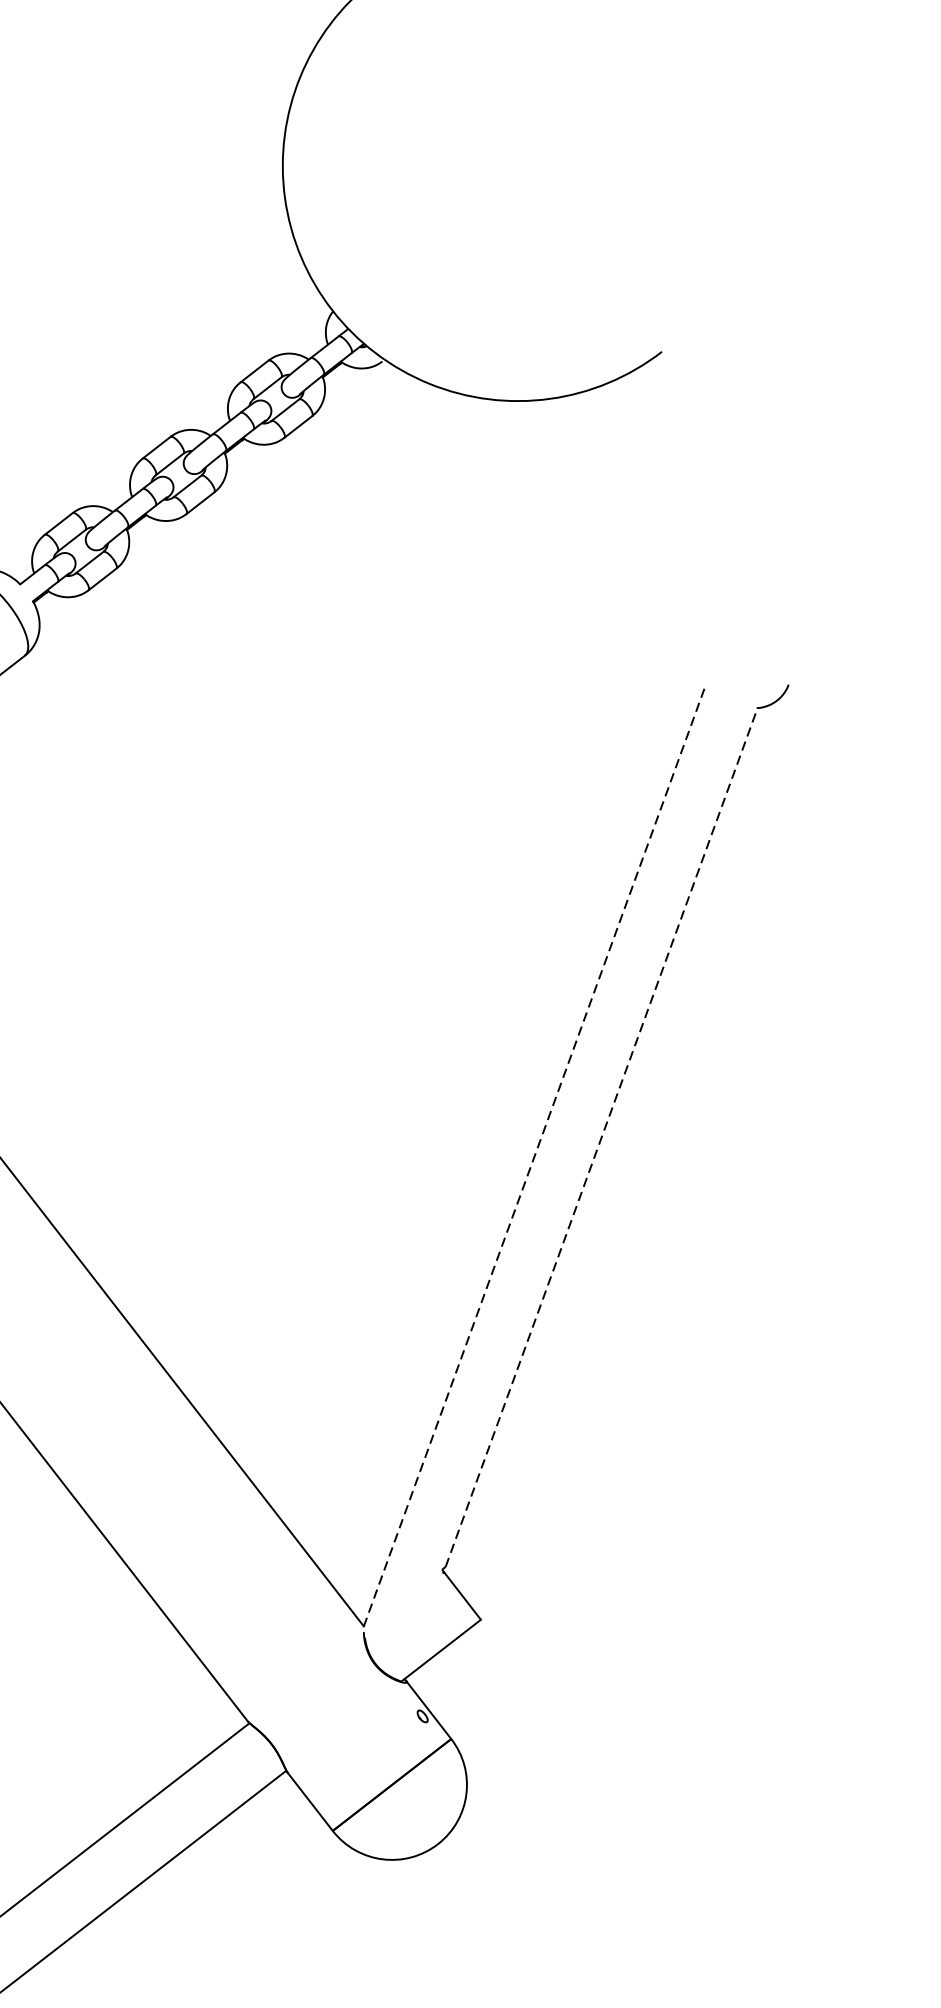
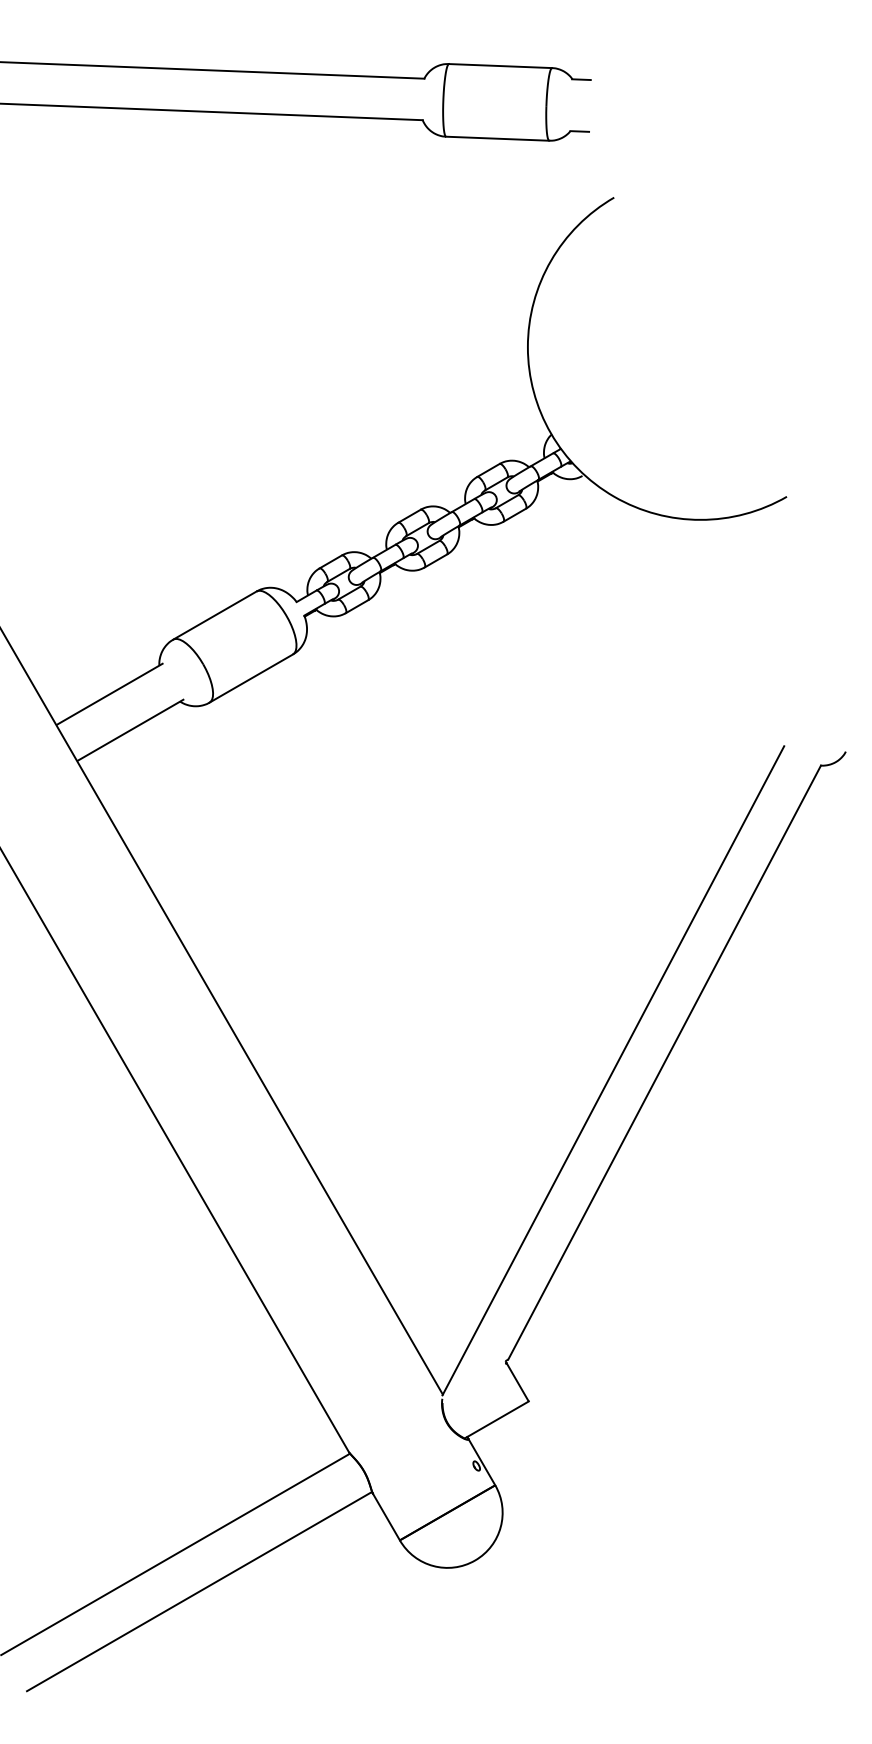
line: (601, 1137) -> (664, 1062), dashed -> solid
line: (534, 1157) -> (613, 1070), dashed -> solid

